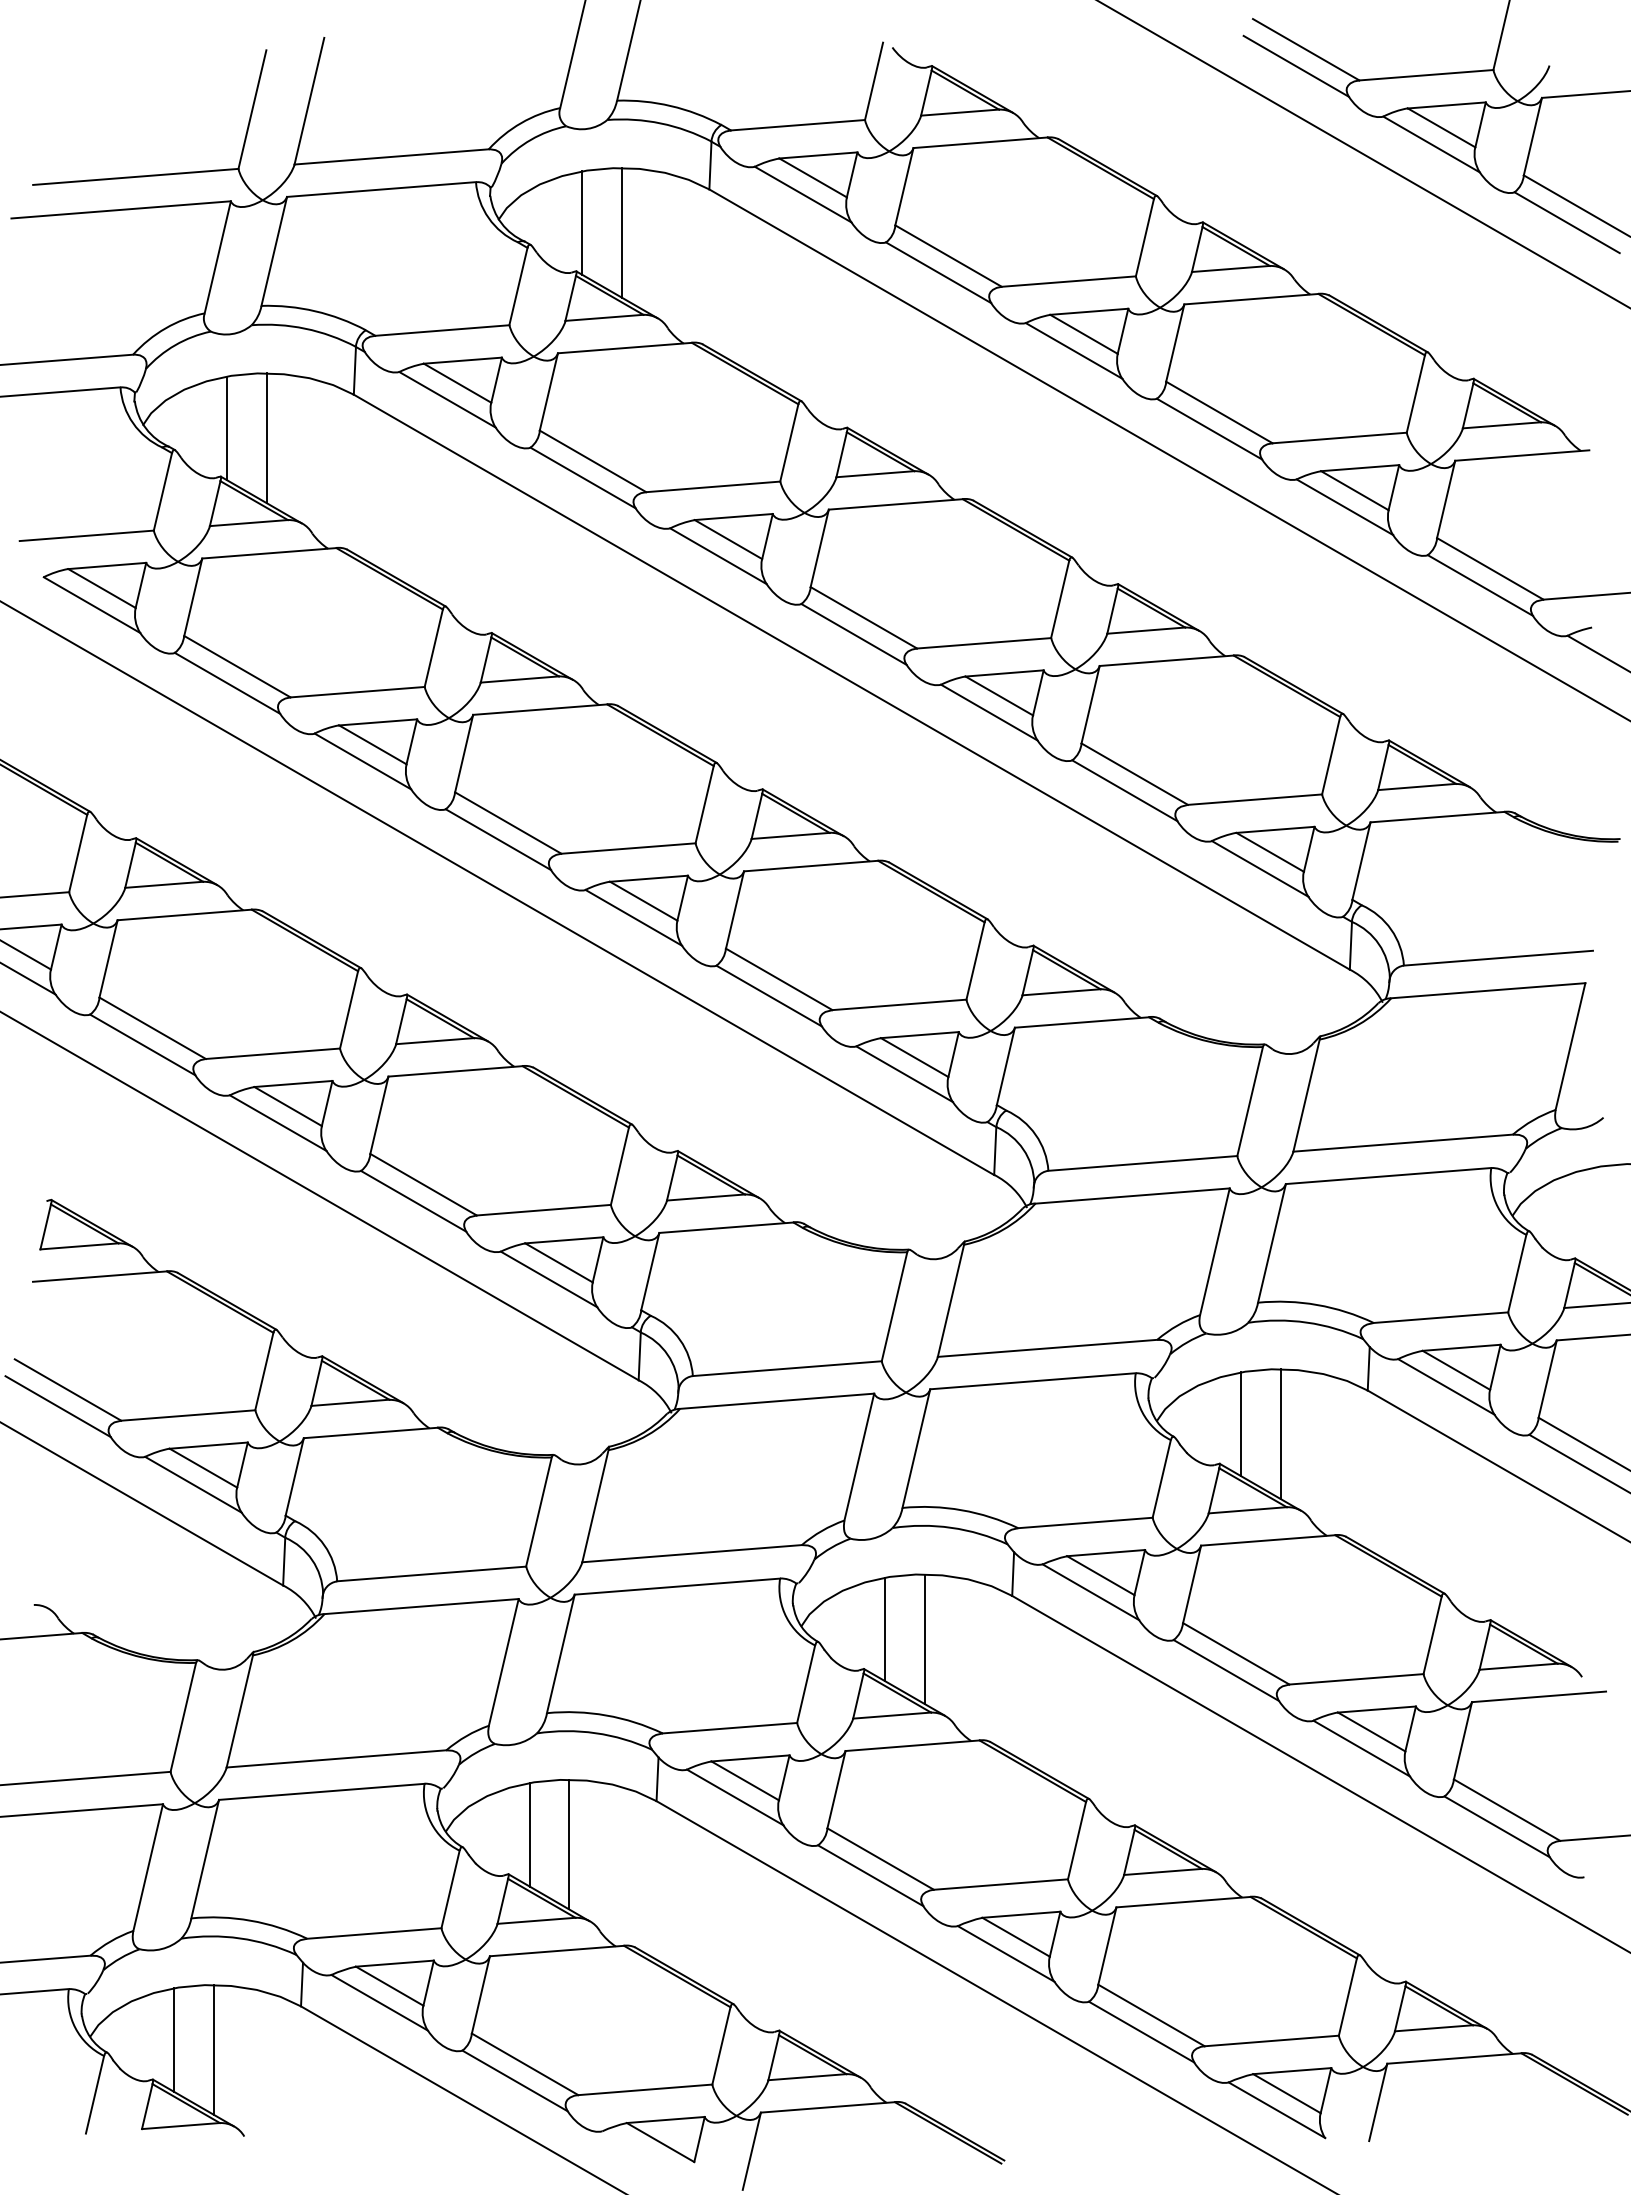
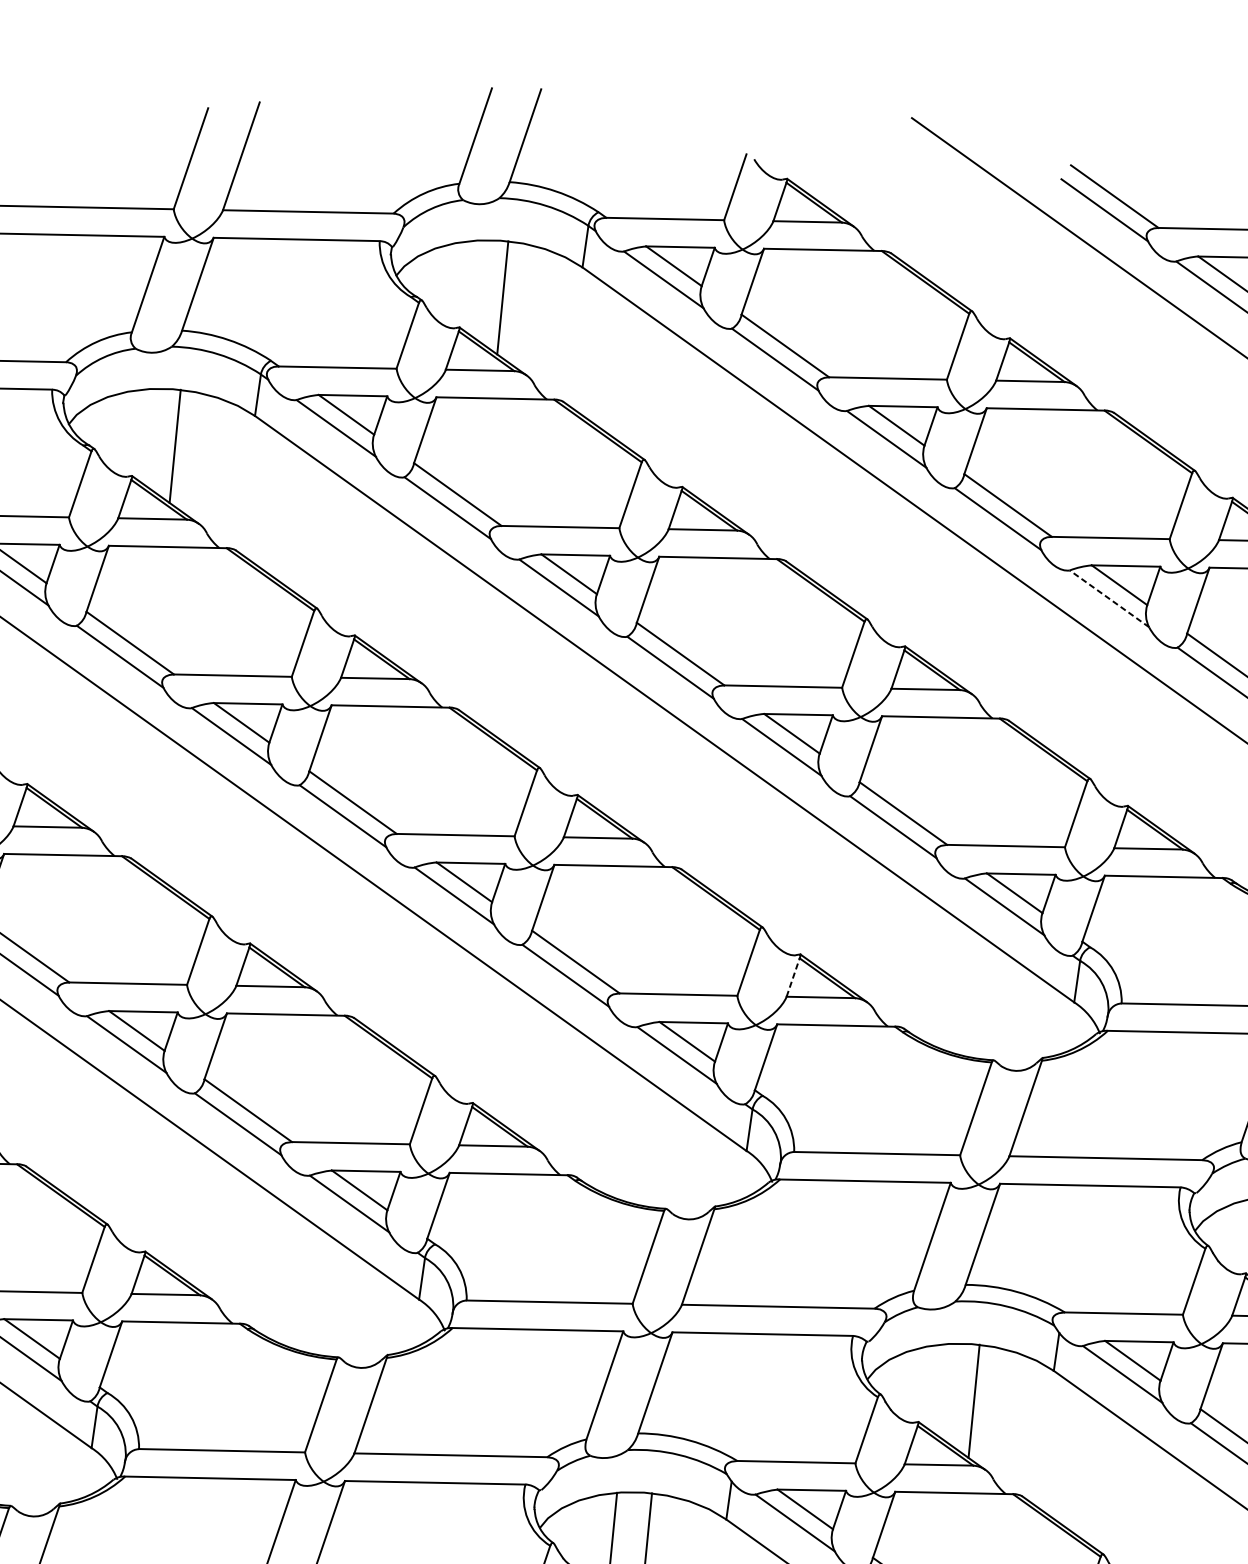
line: (582, 222) -> (469, 285), removed
line: (226, 428) -> (141, 434), removed
line: (1345, 507) -> (1109, 599), solid -> dashed
line: (1027, 972) -> (792, 977), solid -> dashed
line: (1240, 1423) -> (940, 1388), removed

